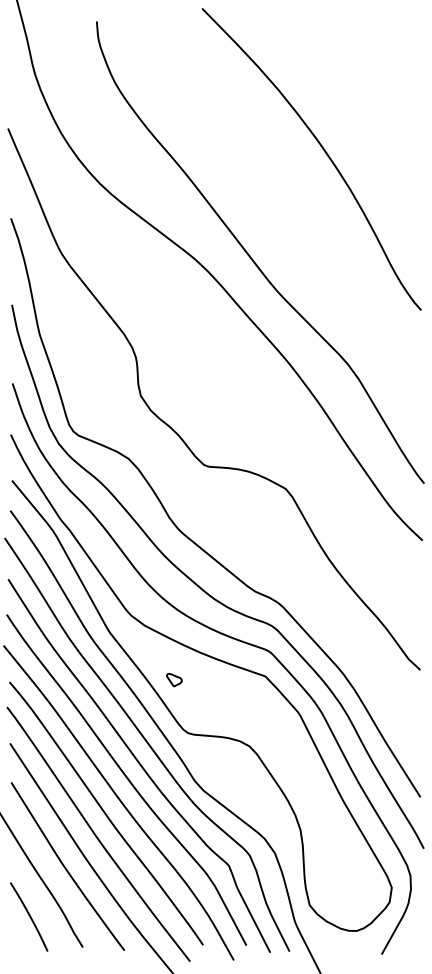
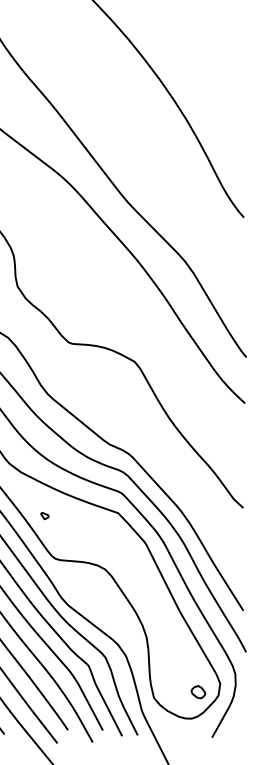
part: (174, 679) -> (44, 515), size x0.62
part: (364, 897) -> (198, 691), added

